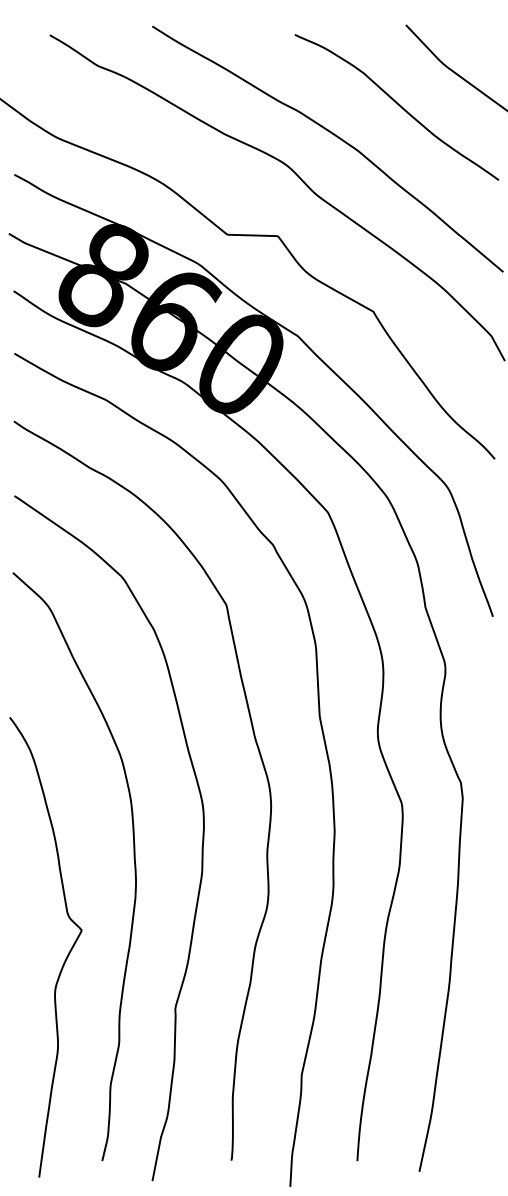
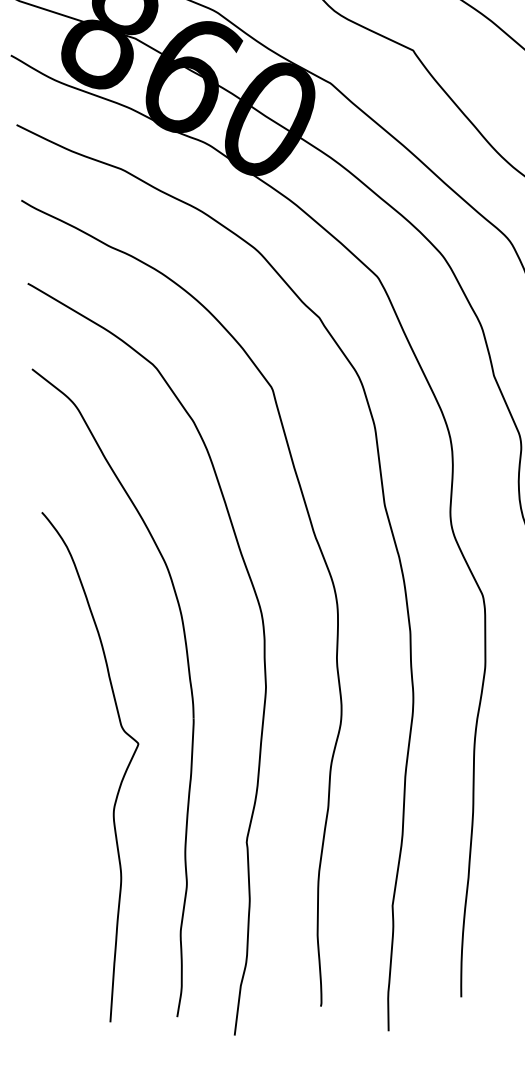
curve: (65, 958) -> (122, 776), moved

